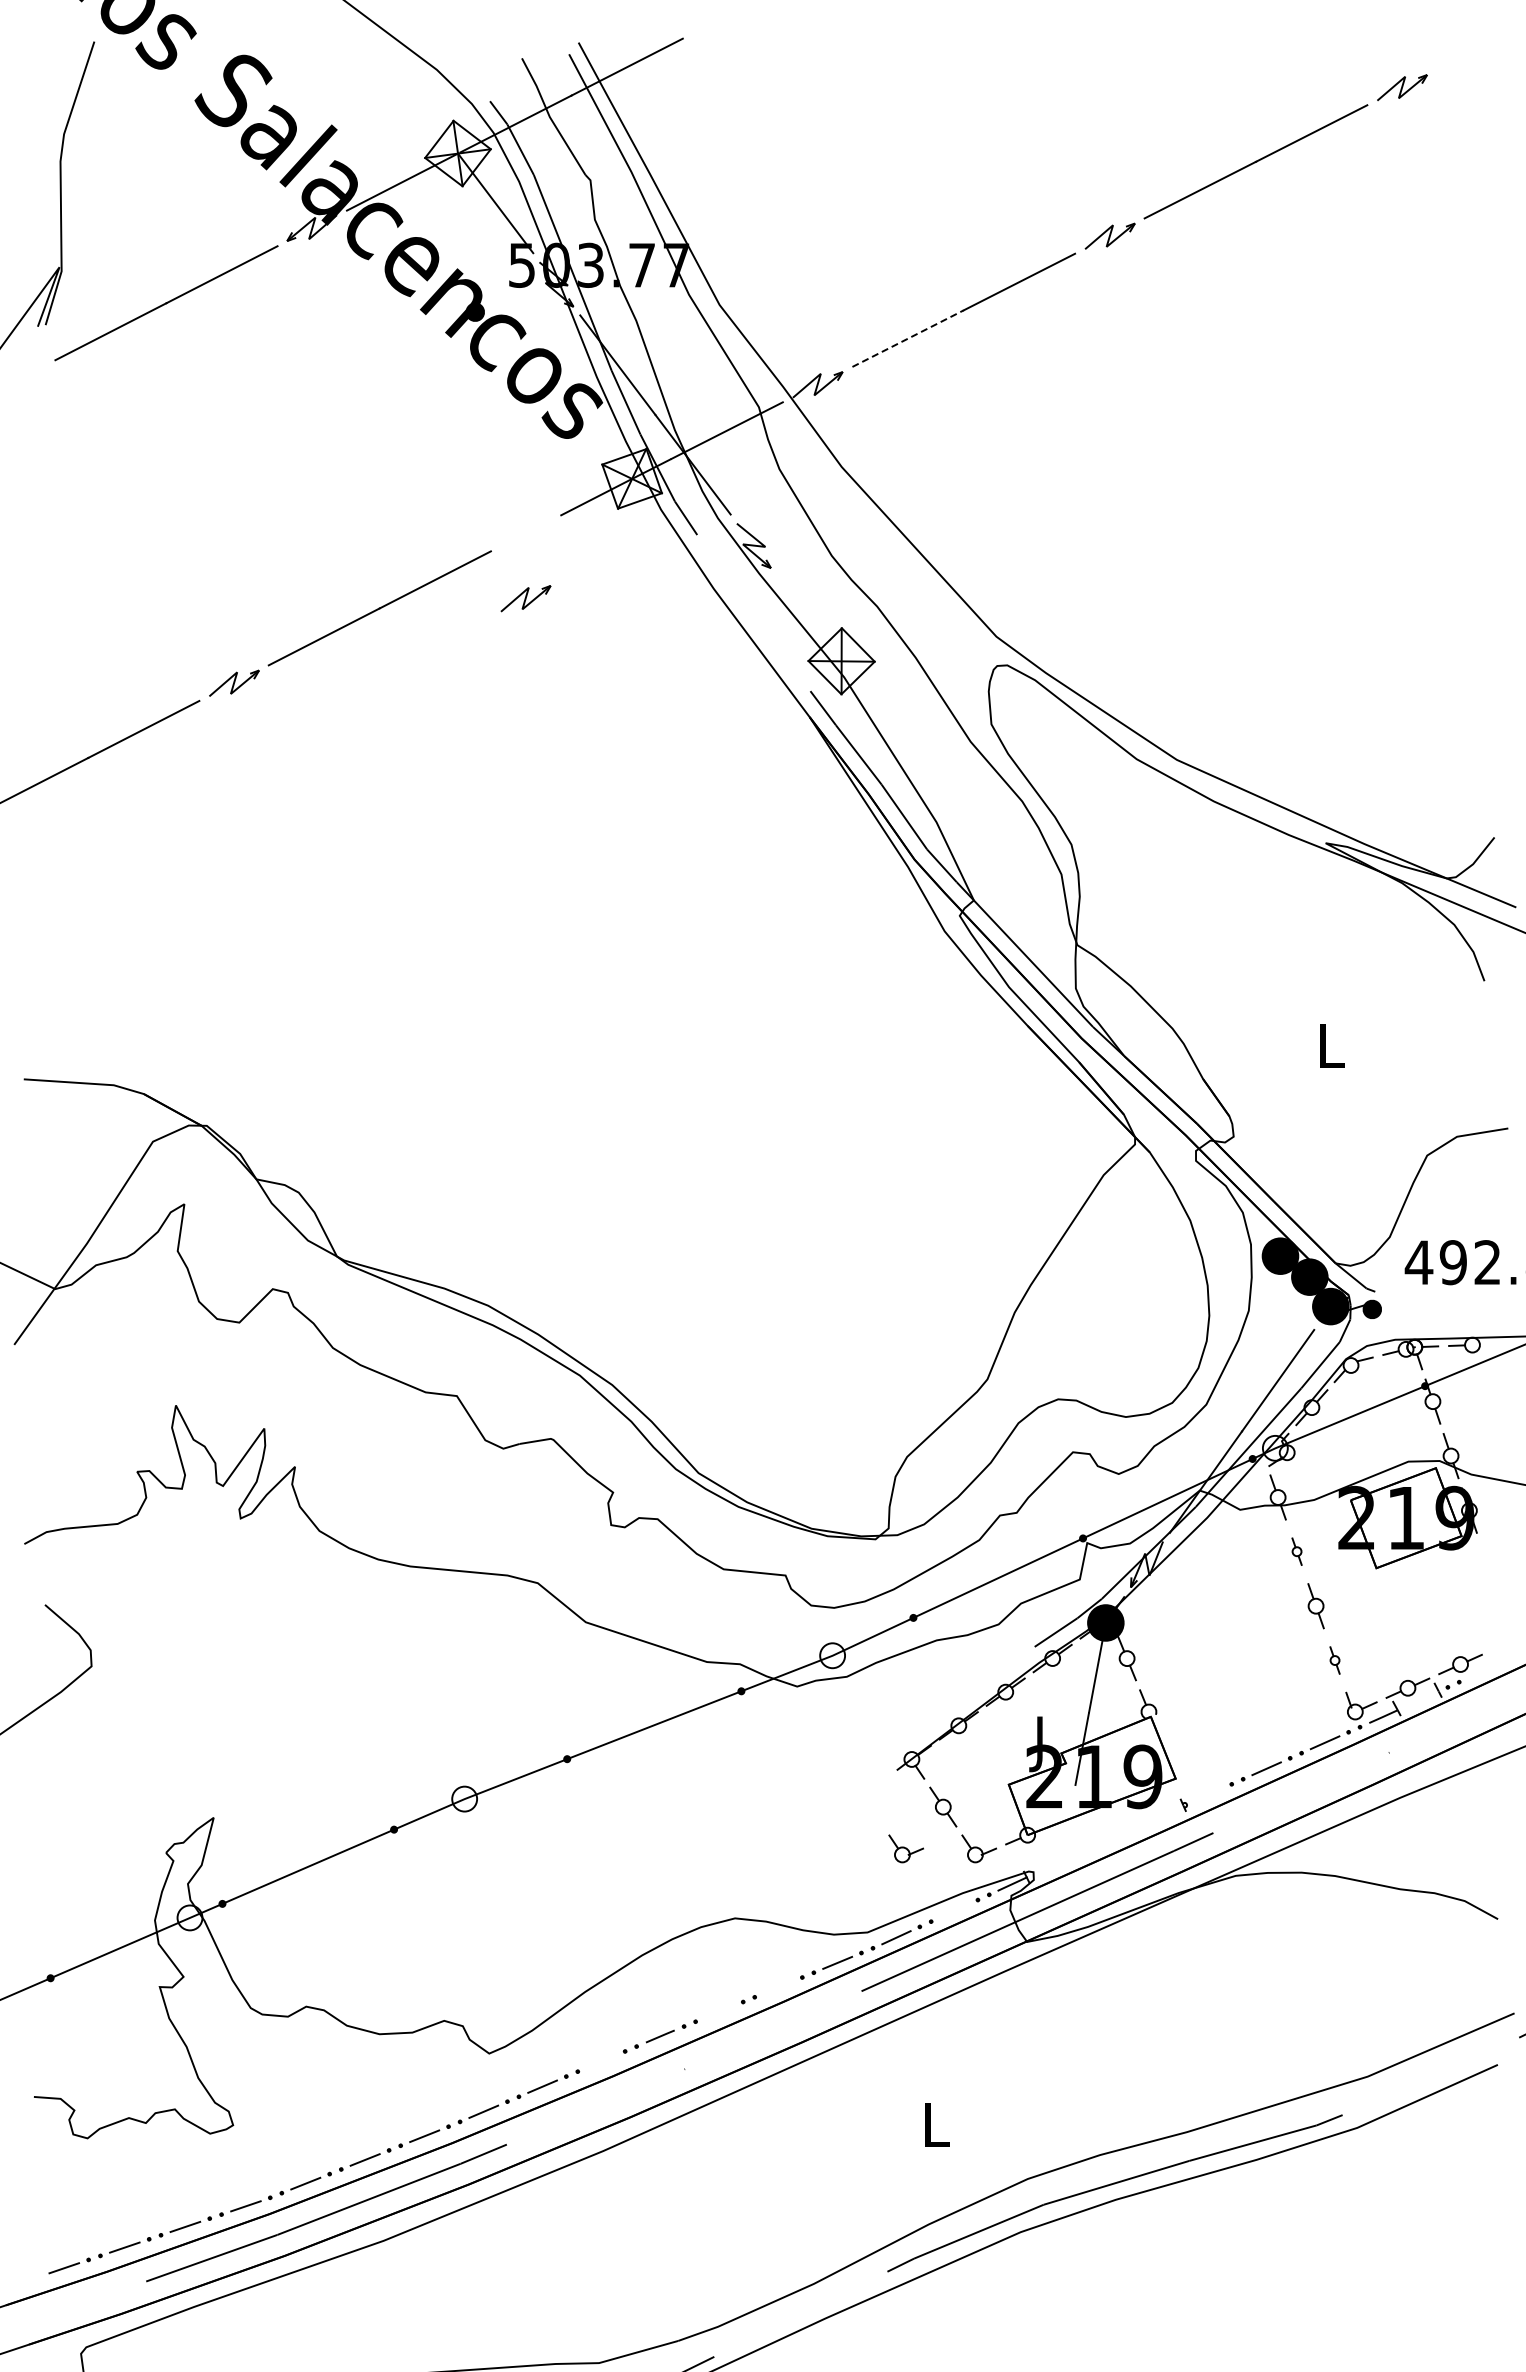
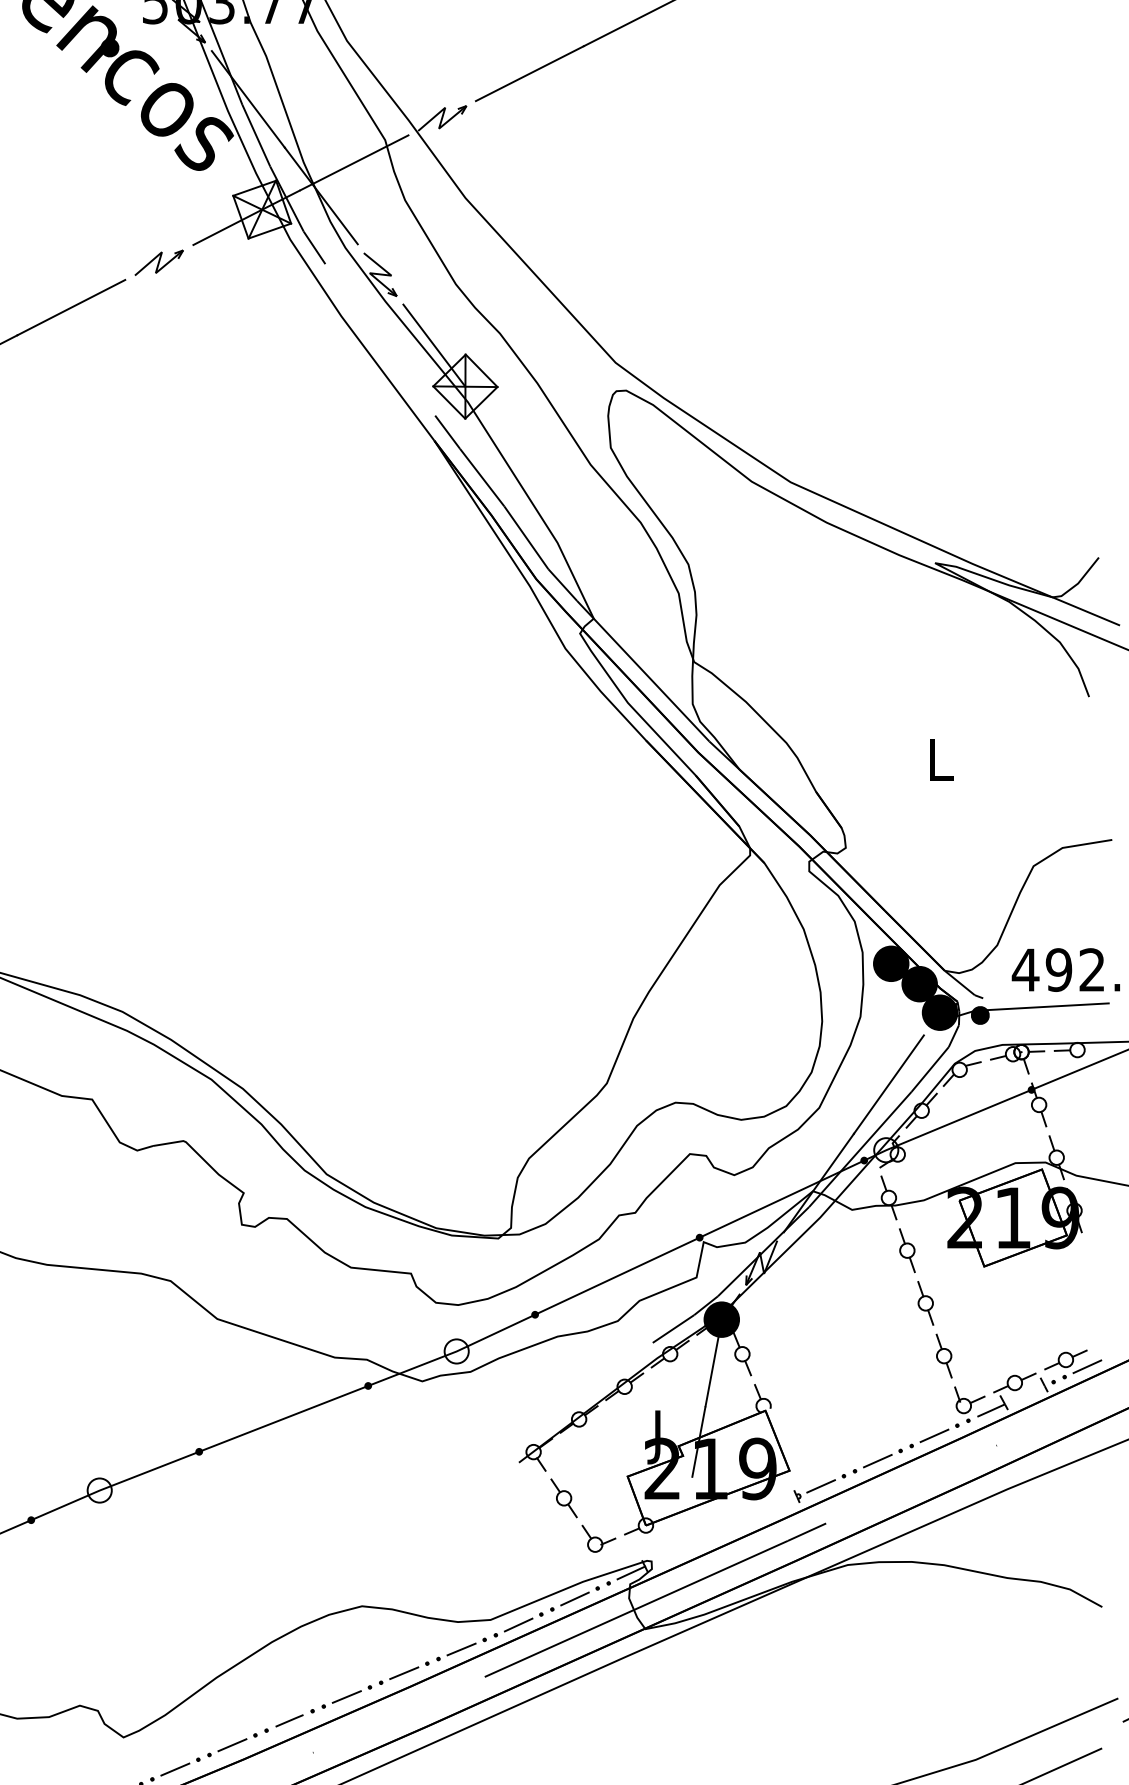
line: (908, 338) -> (530, 73), dashed -> solid
part: (525, 598) -> (158, 262), moved
line: (809, 618) -> (434, 345), added
line: (1442, 1299) -> (1048, 1005), added
part: (1296, 1551) -> (906, 1250), size x1.67
part: (1334, 1660) -> (943, 1356), size x1.67
line: (1482, 1671) -> (1087, 1366), added
line: (1207, 1794) -> (820, 1486), added
part: (905, 1848) -> (527, 1538), removed
line: (954, 1910) -> (574, 1598), added
line: (778, 1987) -> (404, 1673), added
line: (718, 2011) -> (345, 1696), added
line: (601, 2061) -> (232, 1745), added

